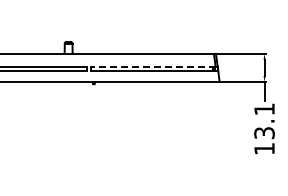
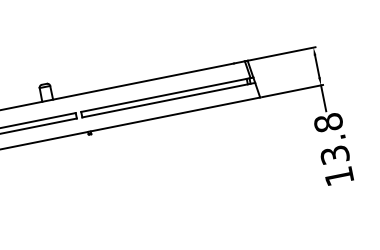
line: (152, 66) -> (164, 95), dashed -> solid
text: (264, 109) -> (328, 123), 13.1 -> 13.8

